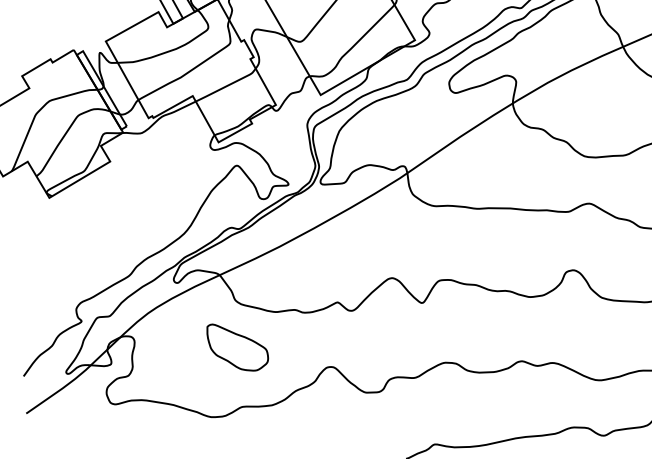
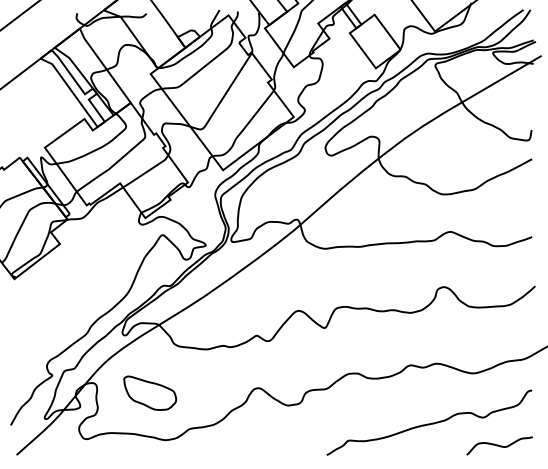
part: (237, 347) -> (150, 392), moved

